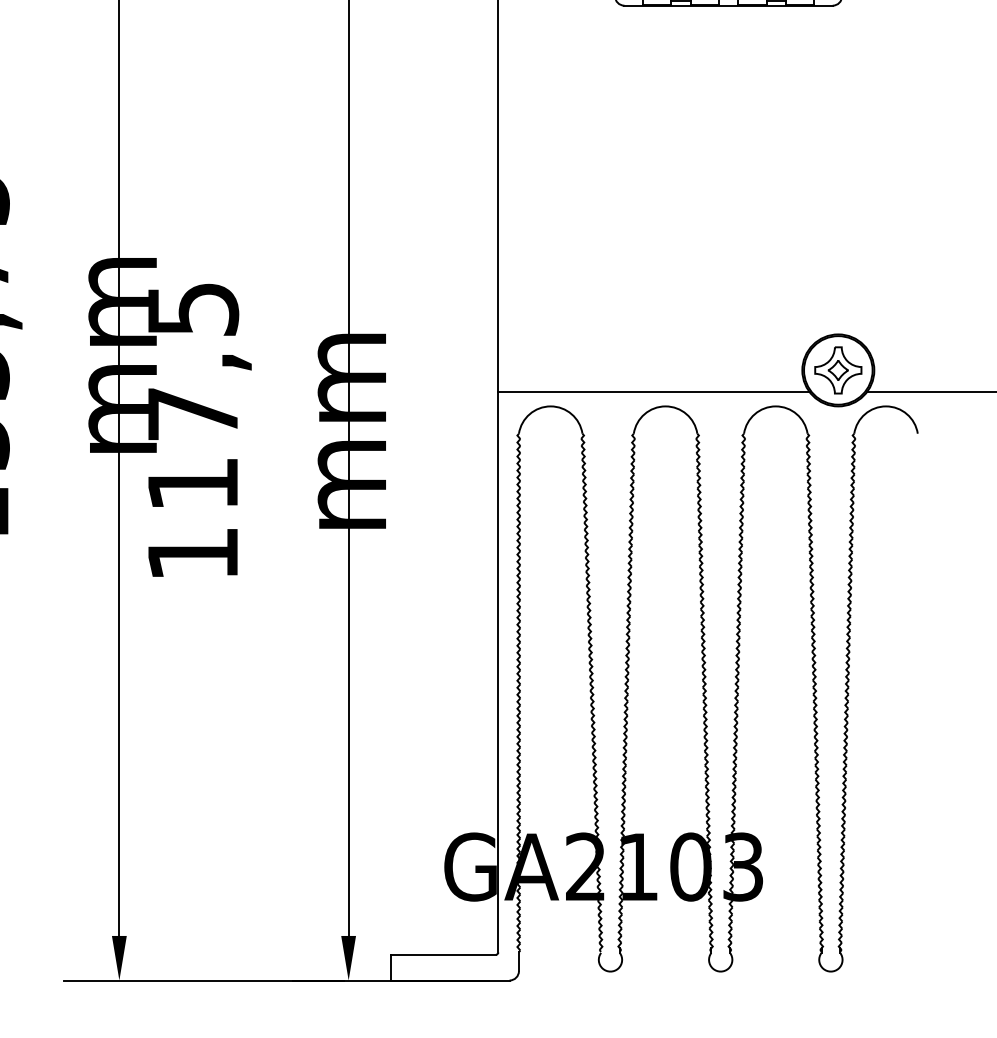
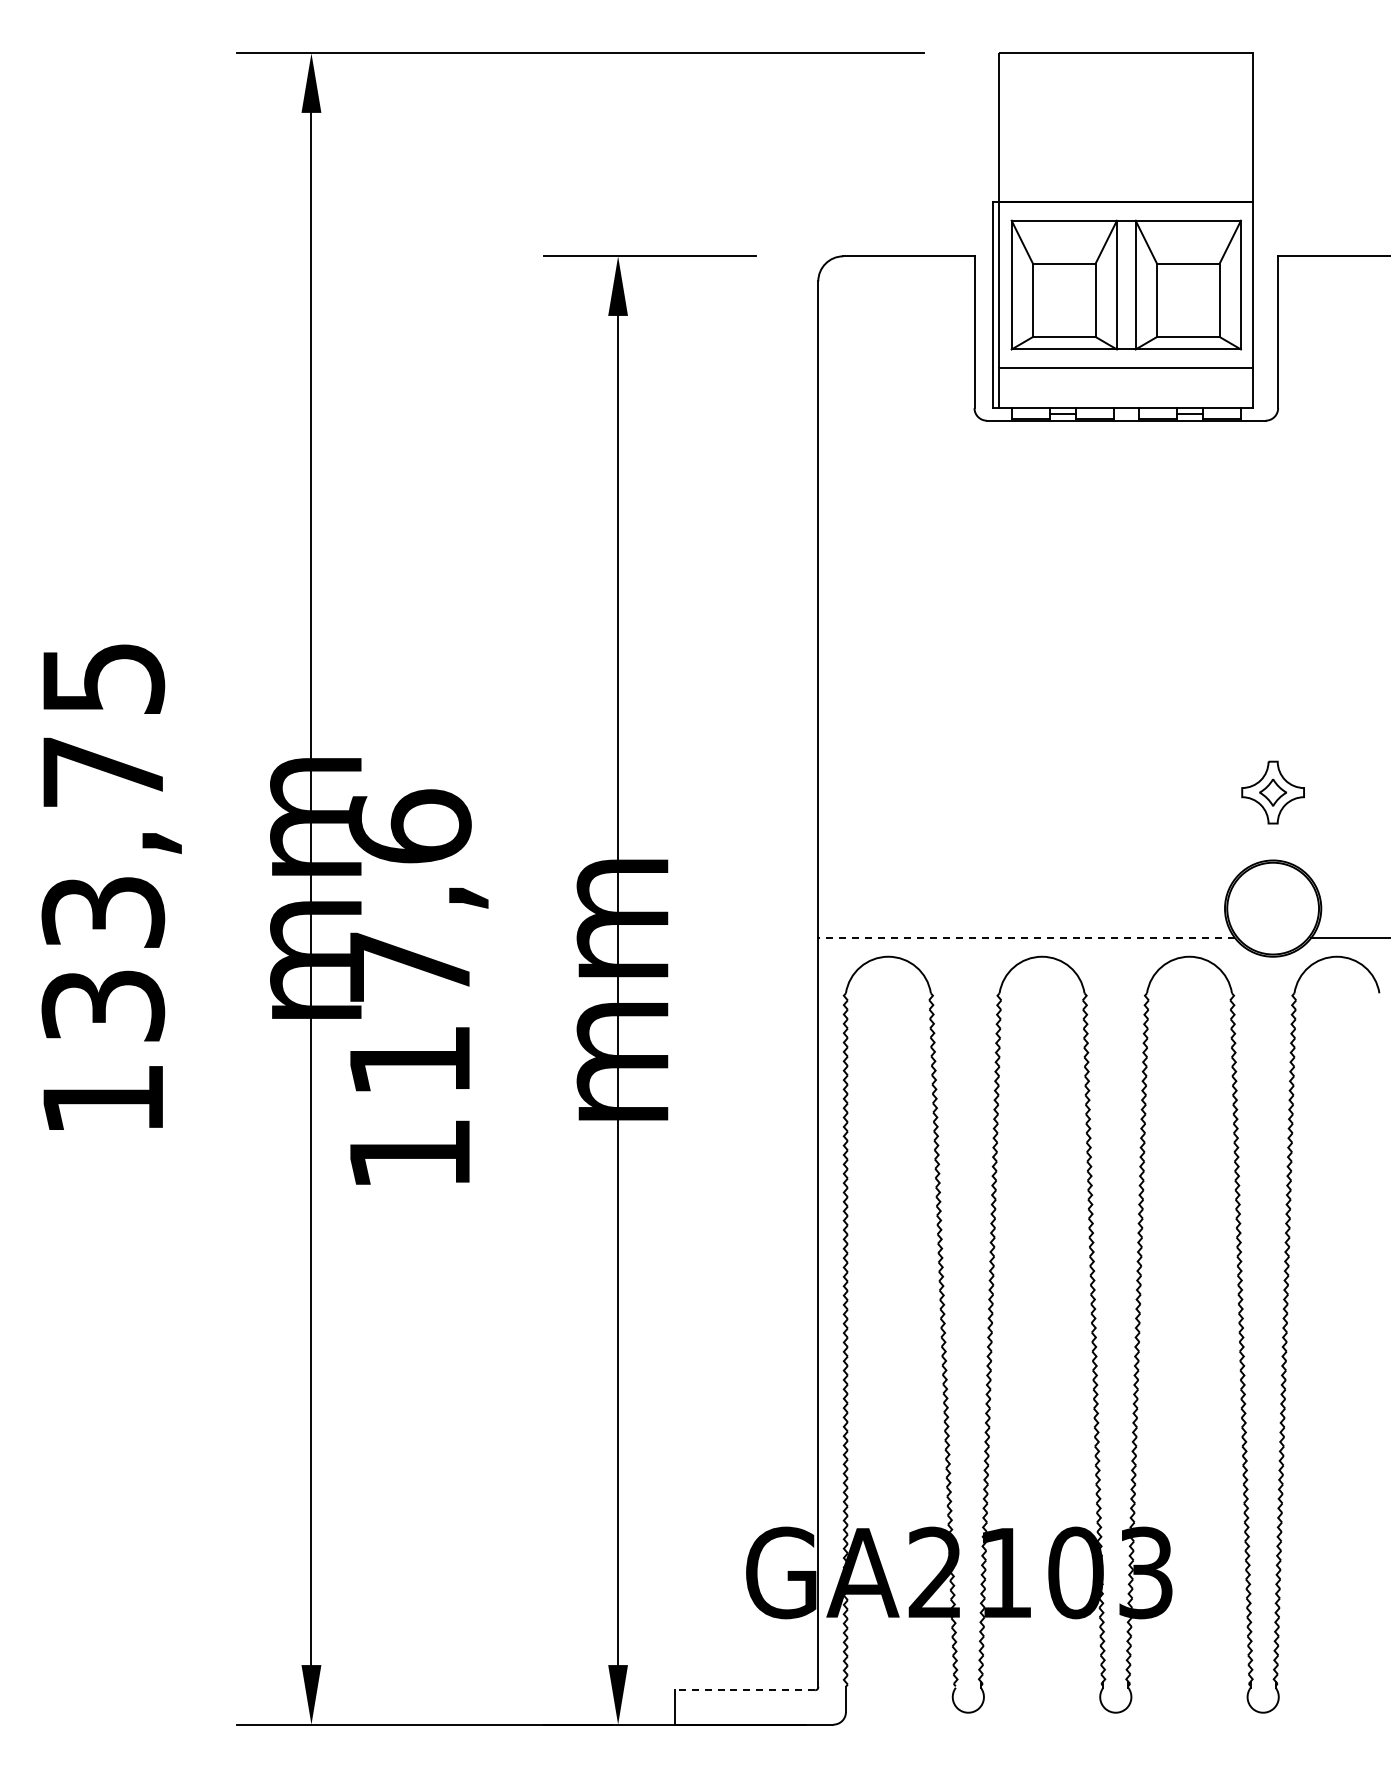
text: (192, 309) -> (409, 826), 117,5 -> 117,6
part: (837, 370) -> (1272, 792), moved
line: (653, 392) -> (1026, 937), solid -> dashed
line: (443, 954) -> (744, 1690), solid -> dashed

